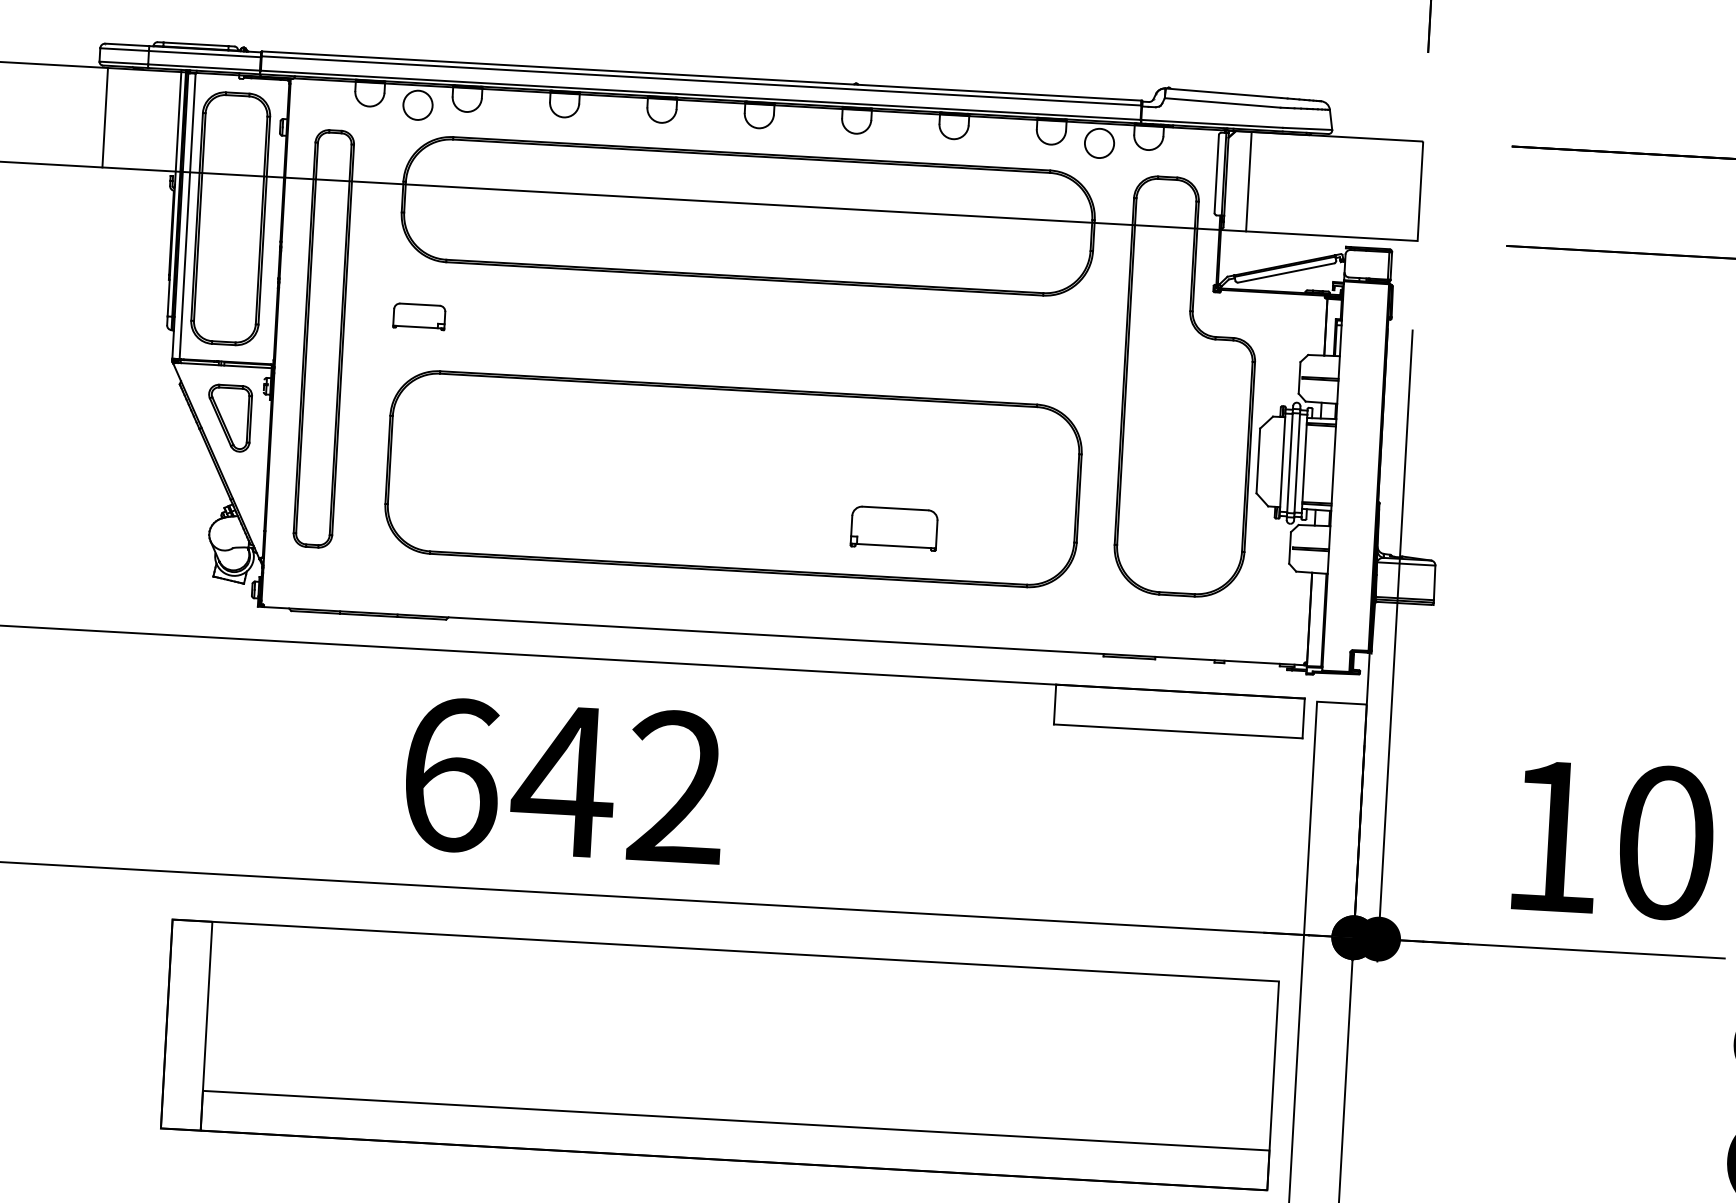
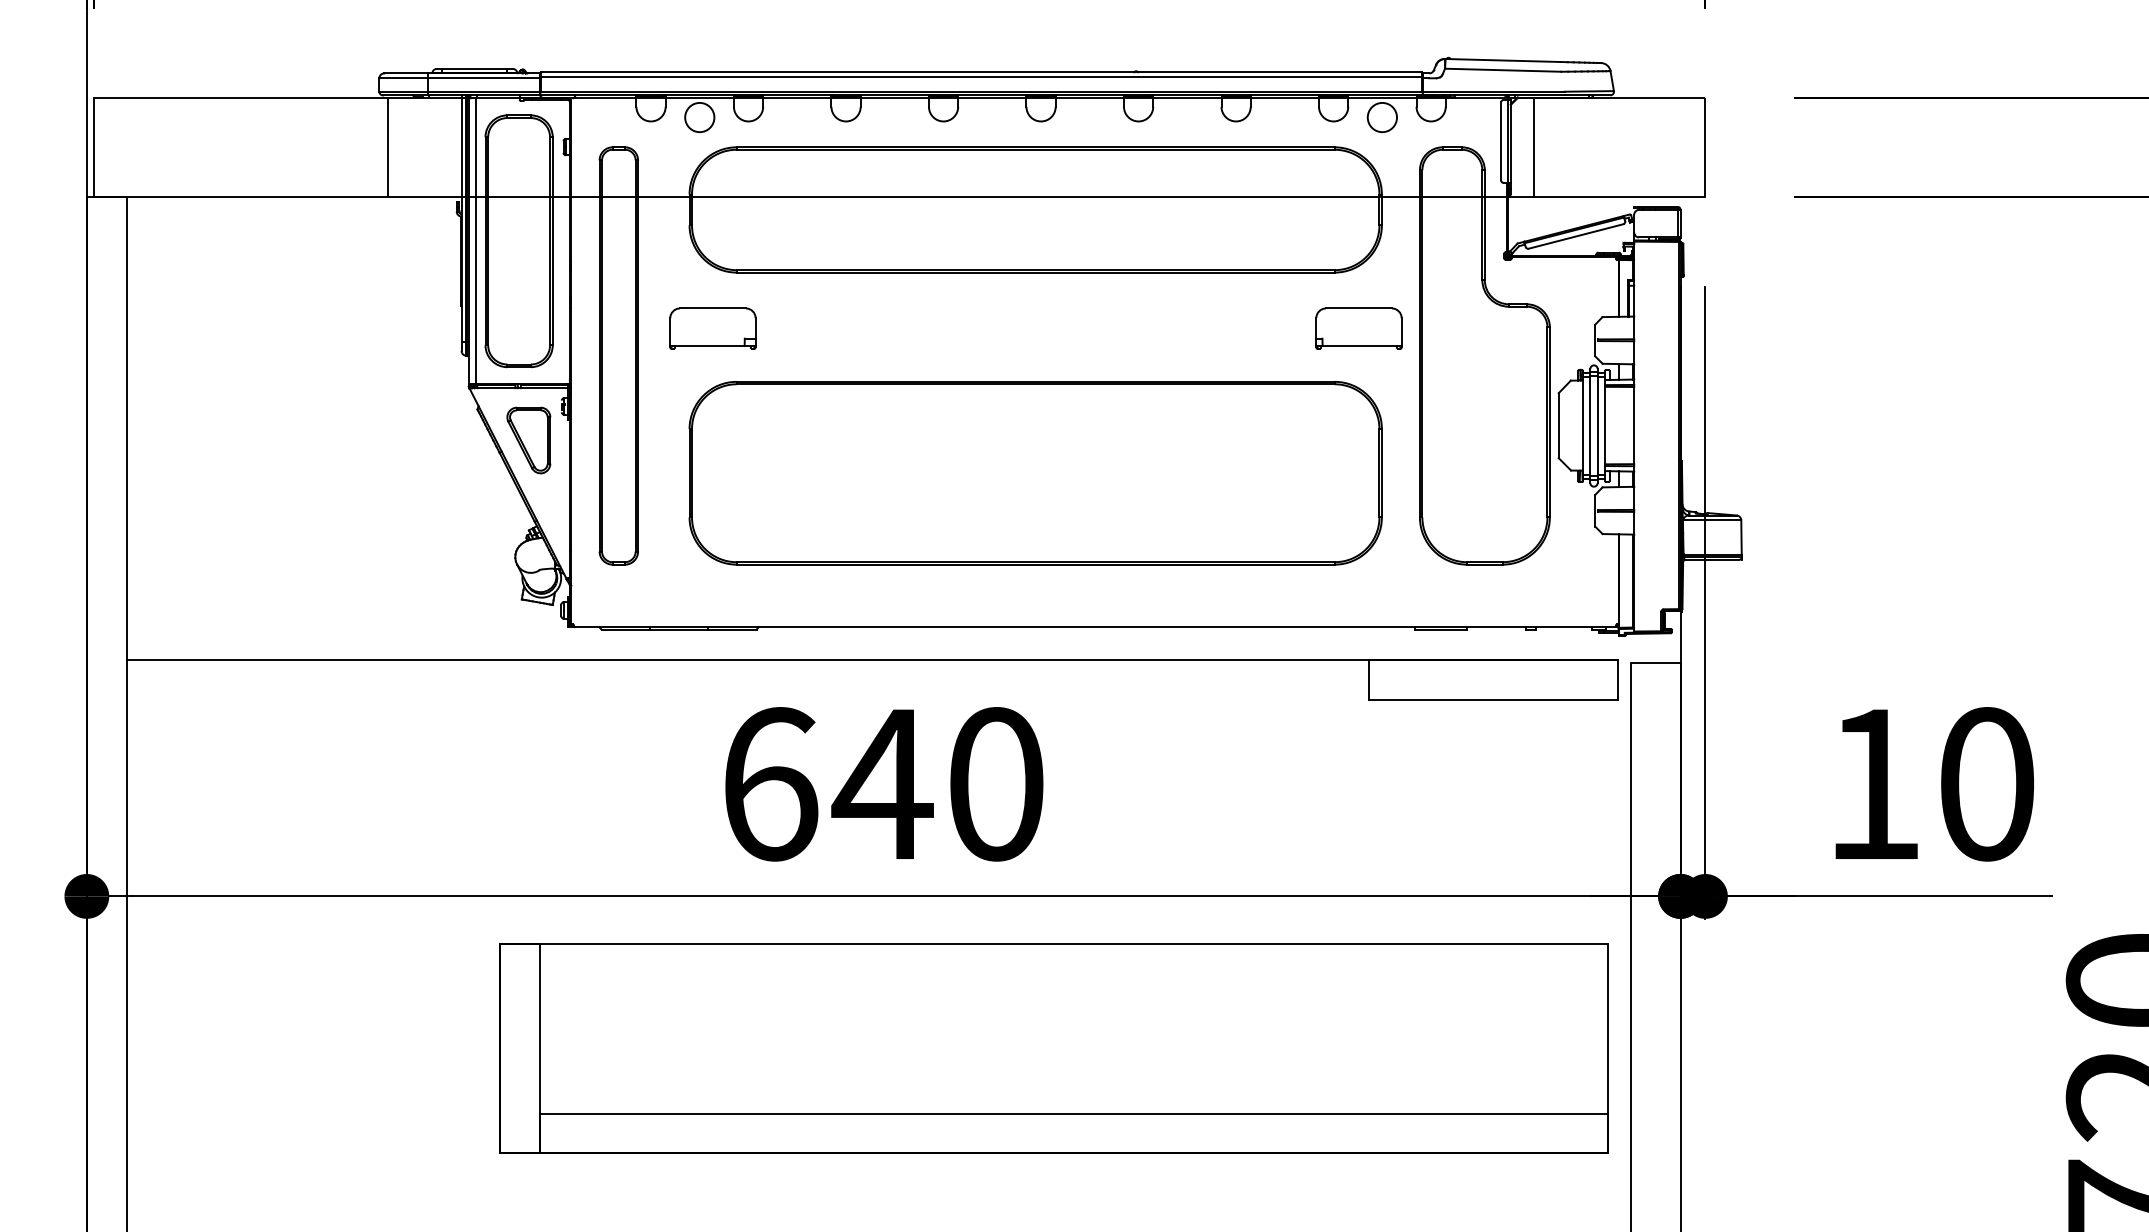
part: (418, 316) -> (712, 328), size x1.67
part: (893, 528) -> (1358, 328), moved
text: (676, 787) -> (995, 784), 642 -> 640

